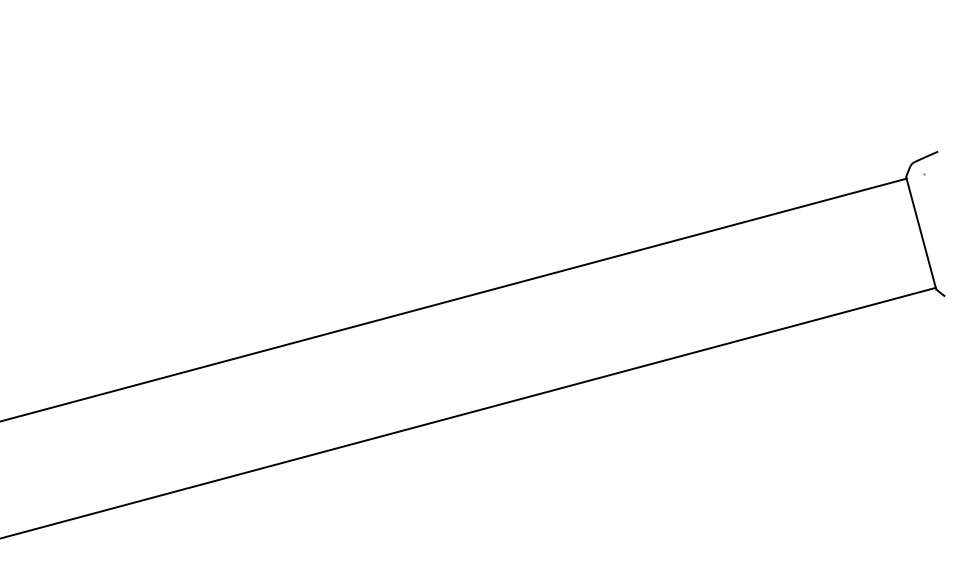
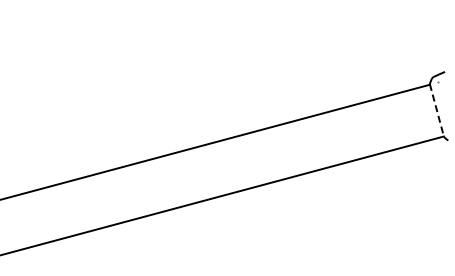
line: (920, 233) -> (436, 110), solid -> dashed

